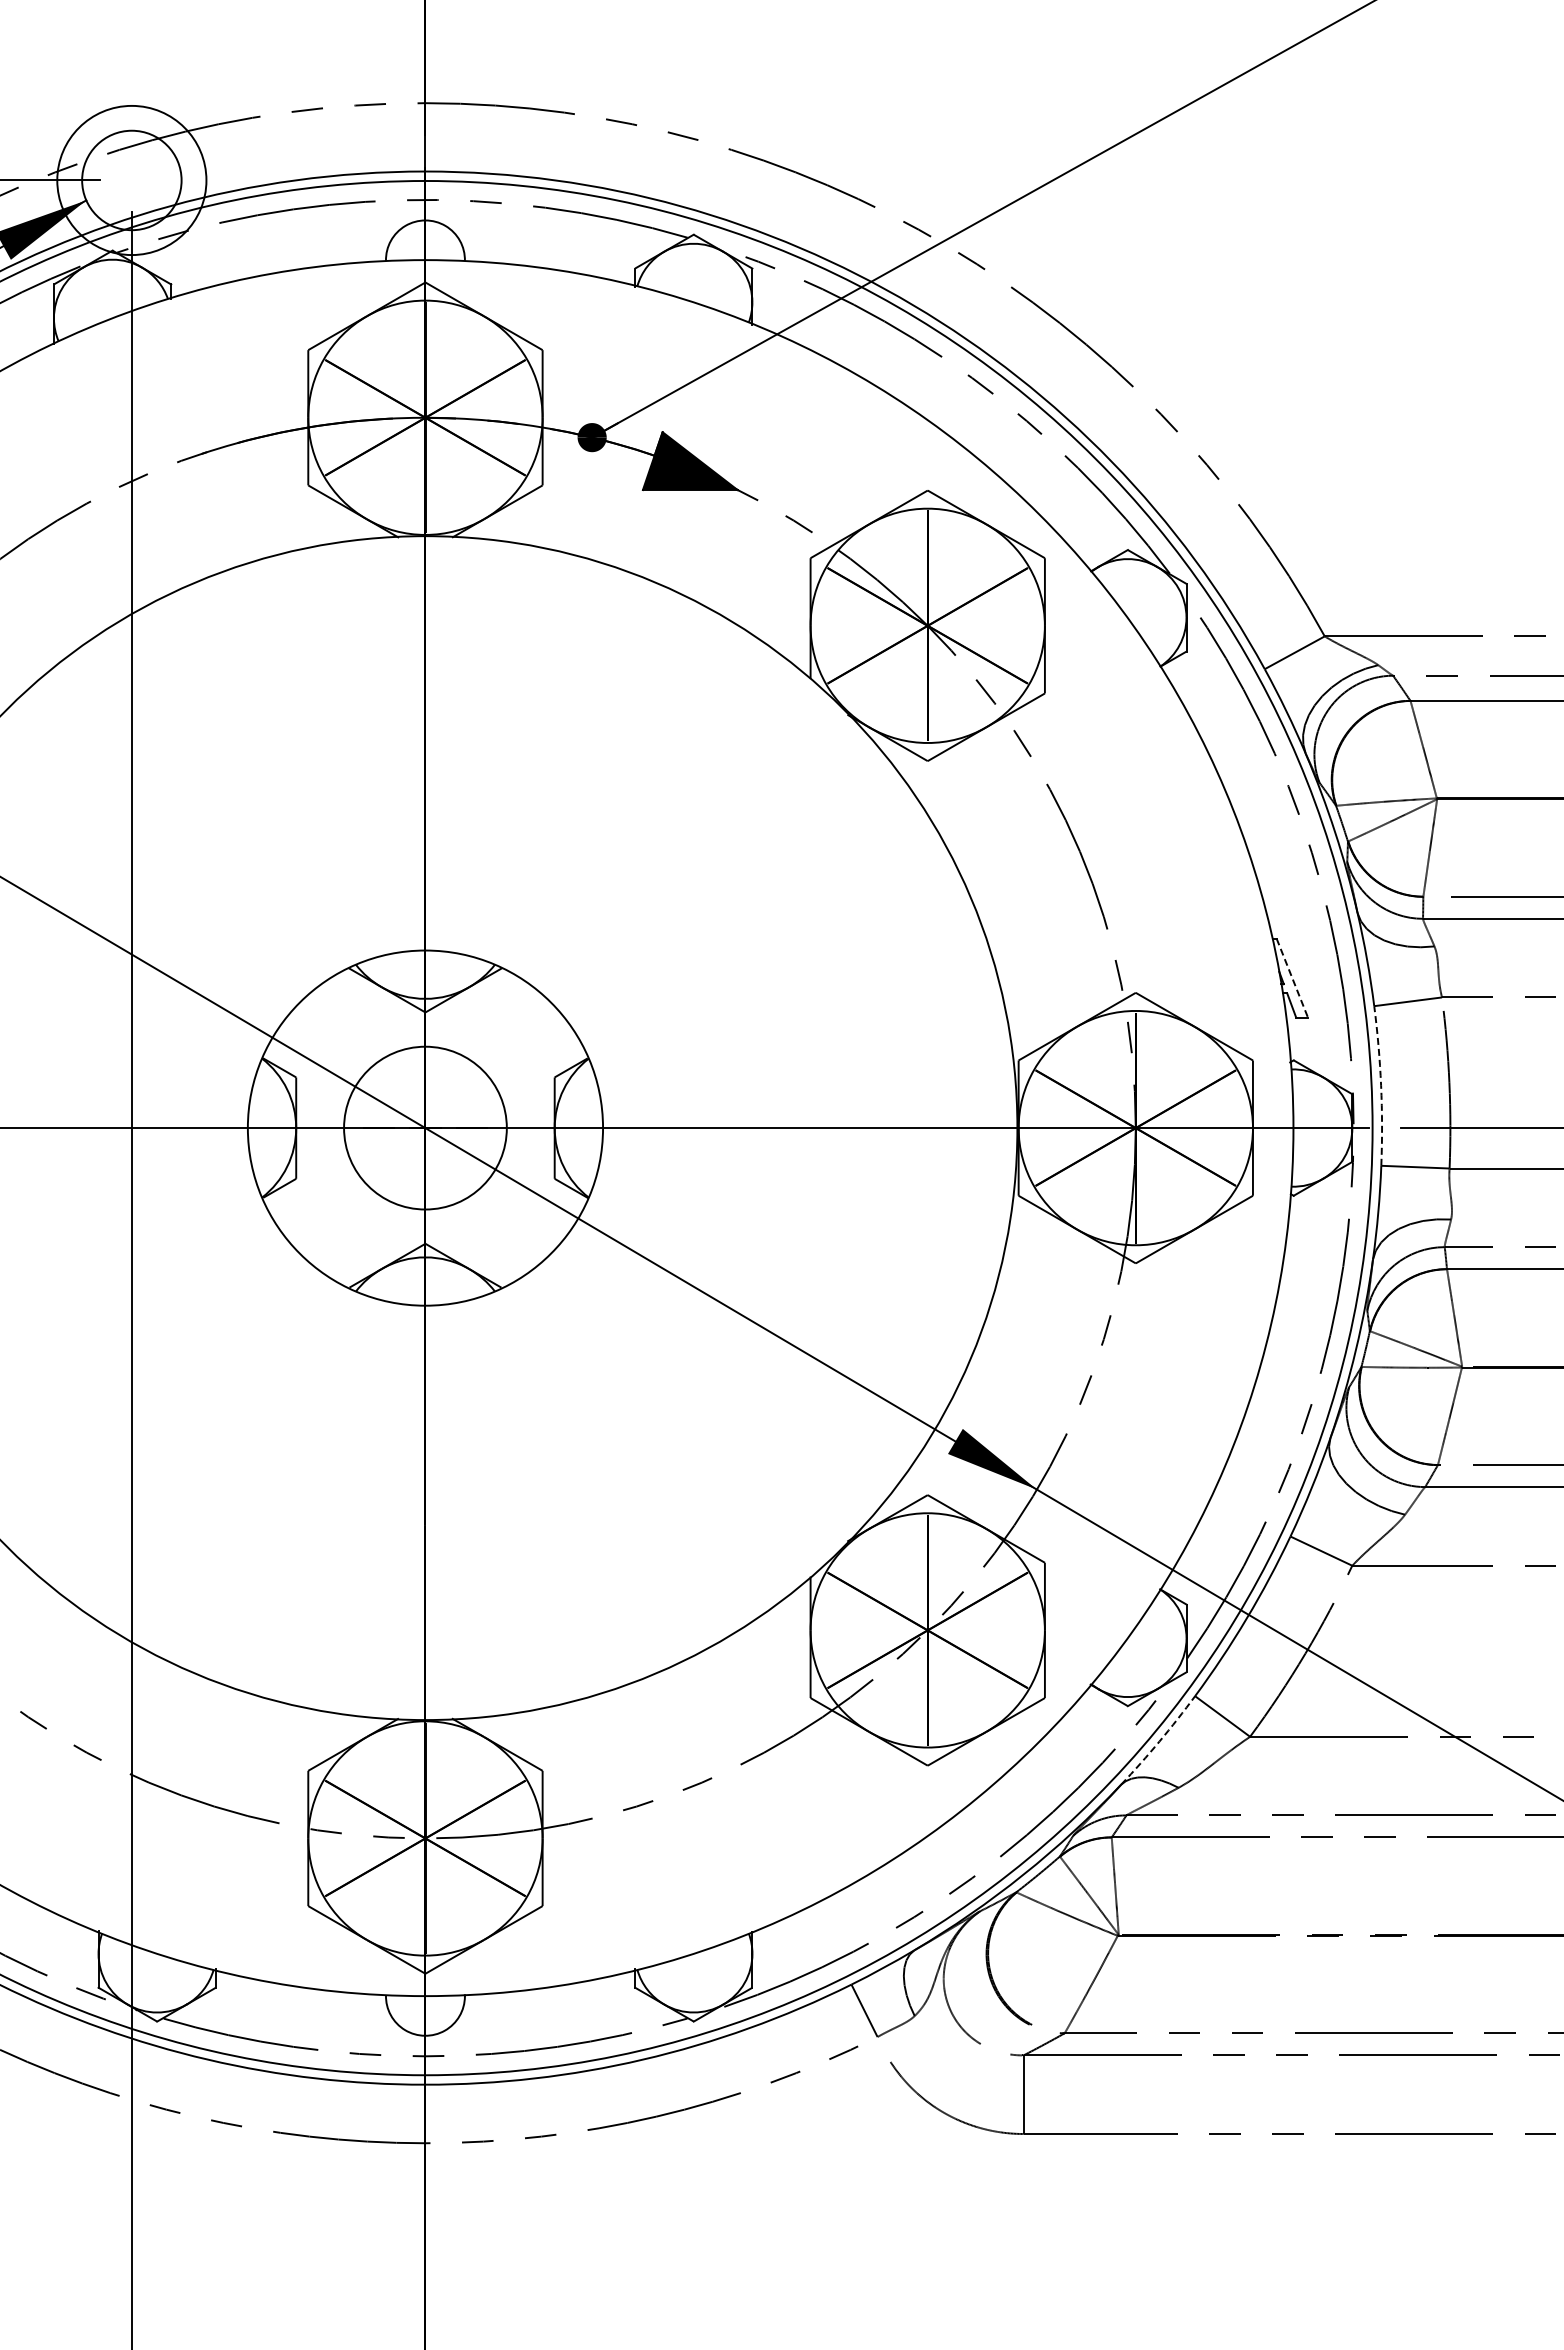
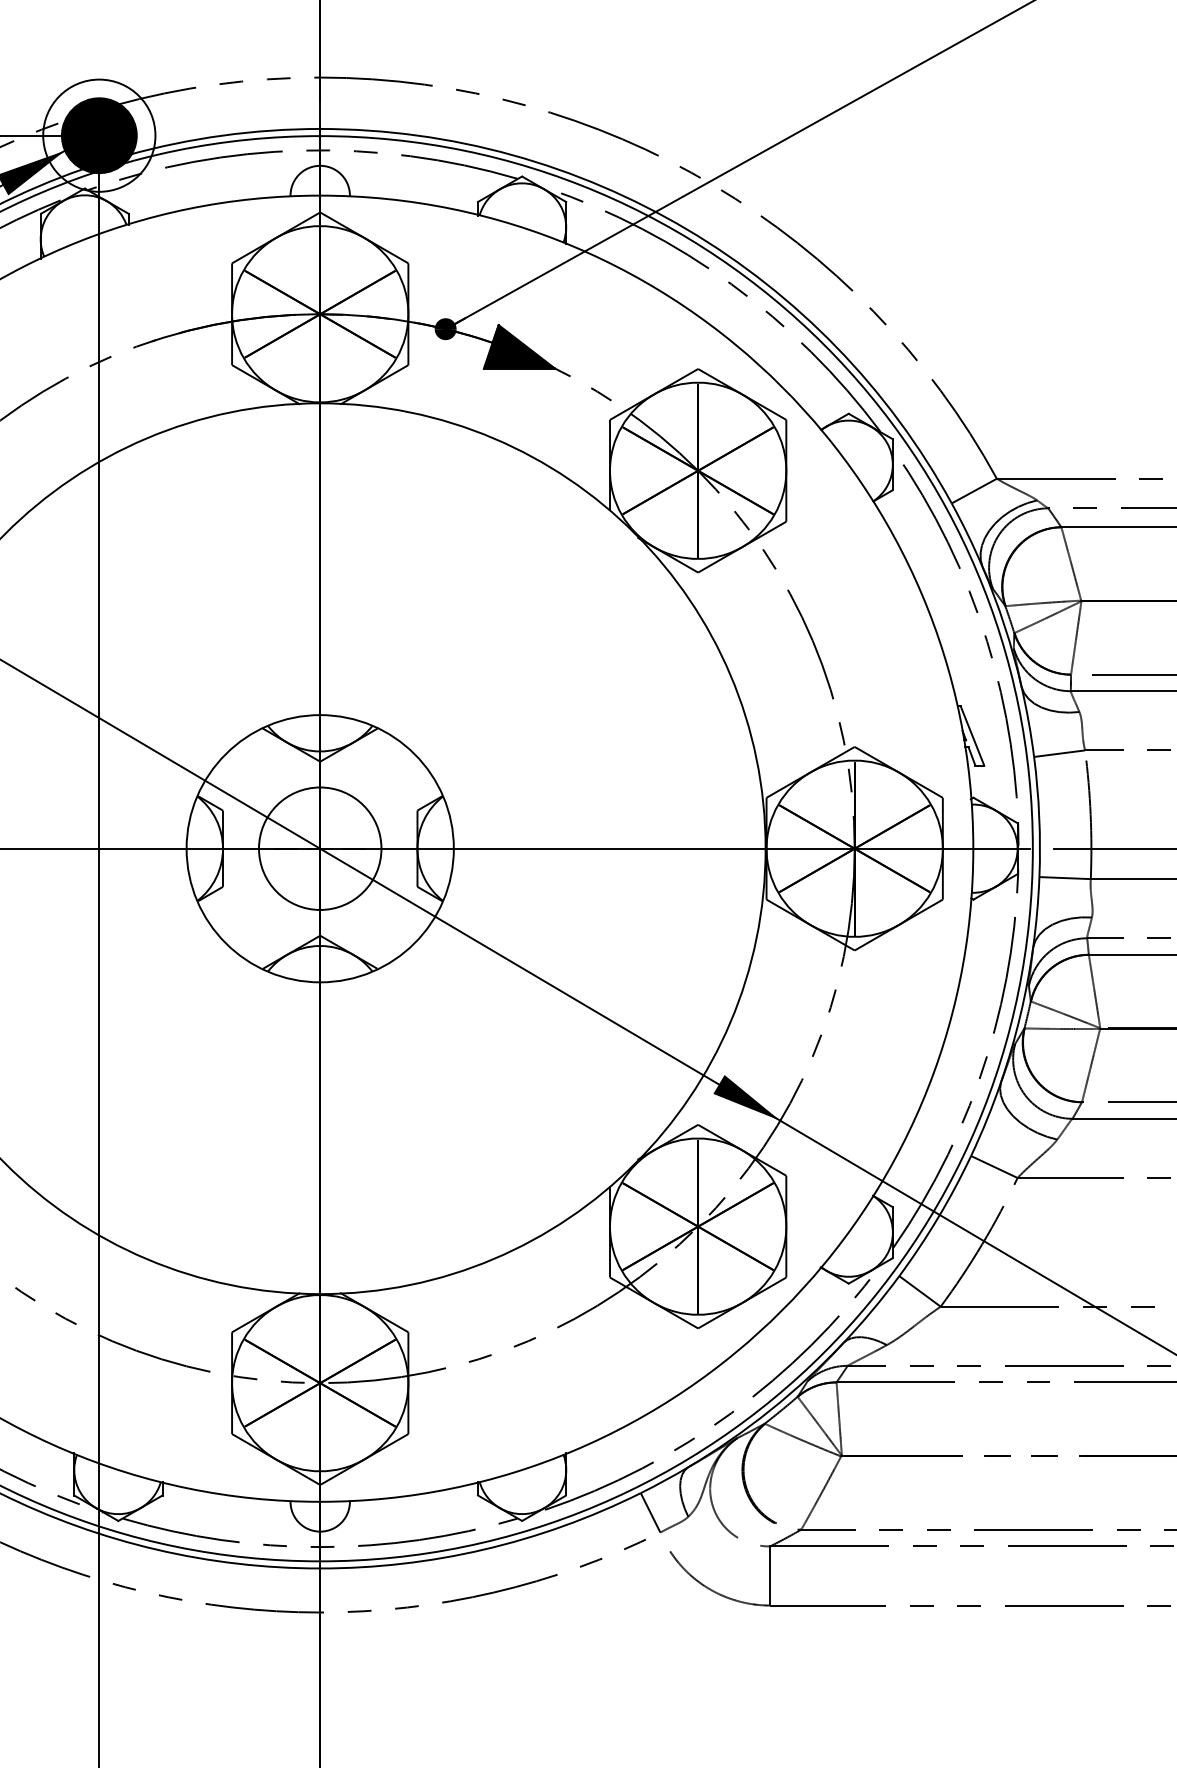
fill: (131, 180) -> (99, 135), added
line: (1292, 978) -> (972, 736), dashed -> solid
arc: (1381, 1085) -> (1039, 816), dashed -> solid
arc: (1159, 1741) -> (872, 1310), dashed -> solid

